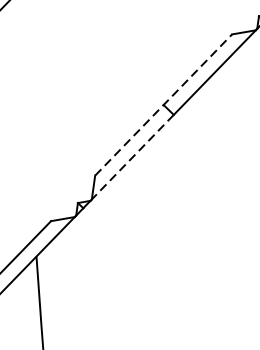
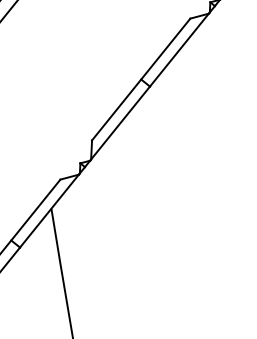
line: (164, 105) -> (141, 79), dashed -> solid
line: (132, 157) -> (120, 123), dashed -> solid

